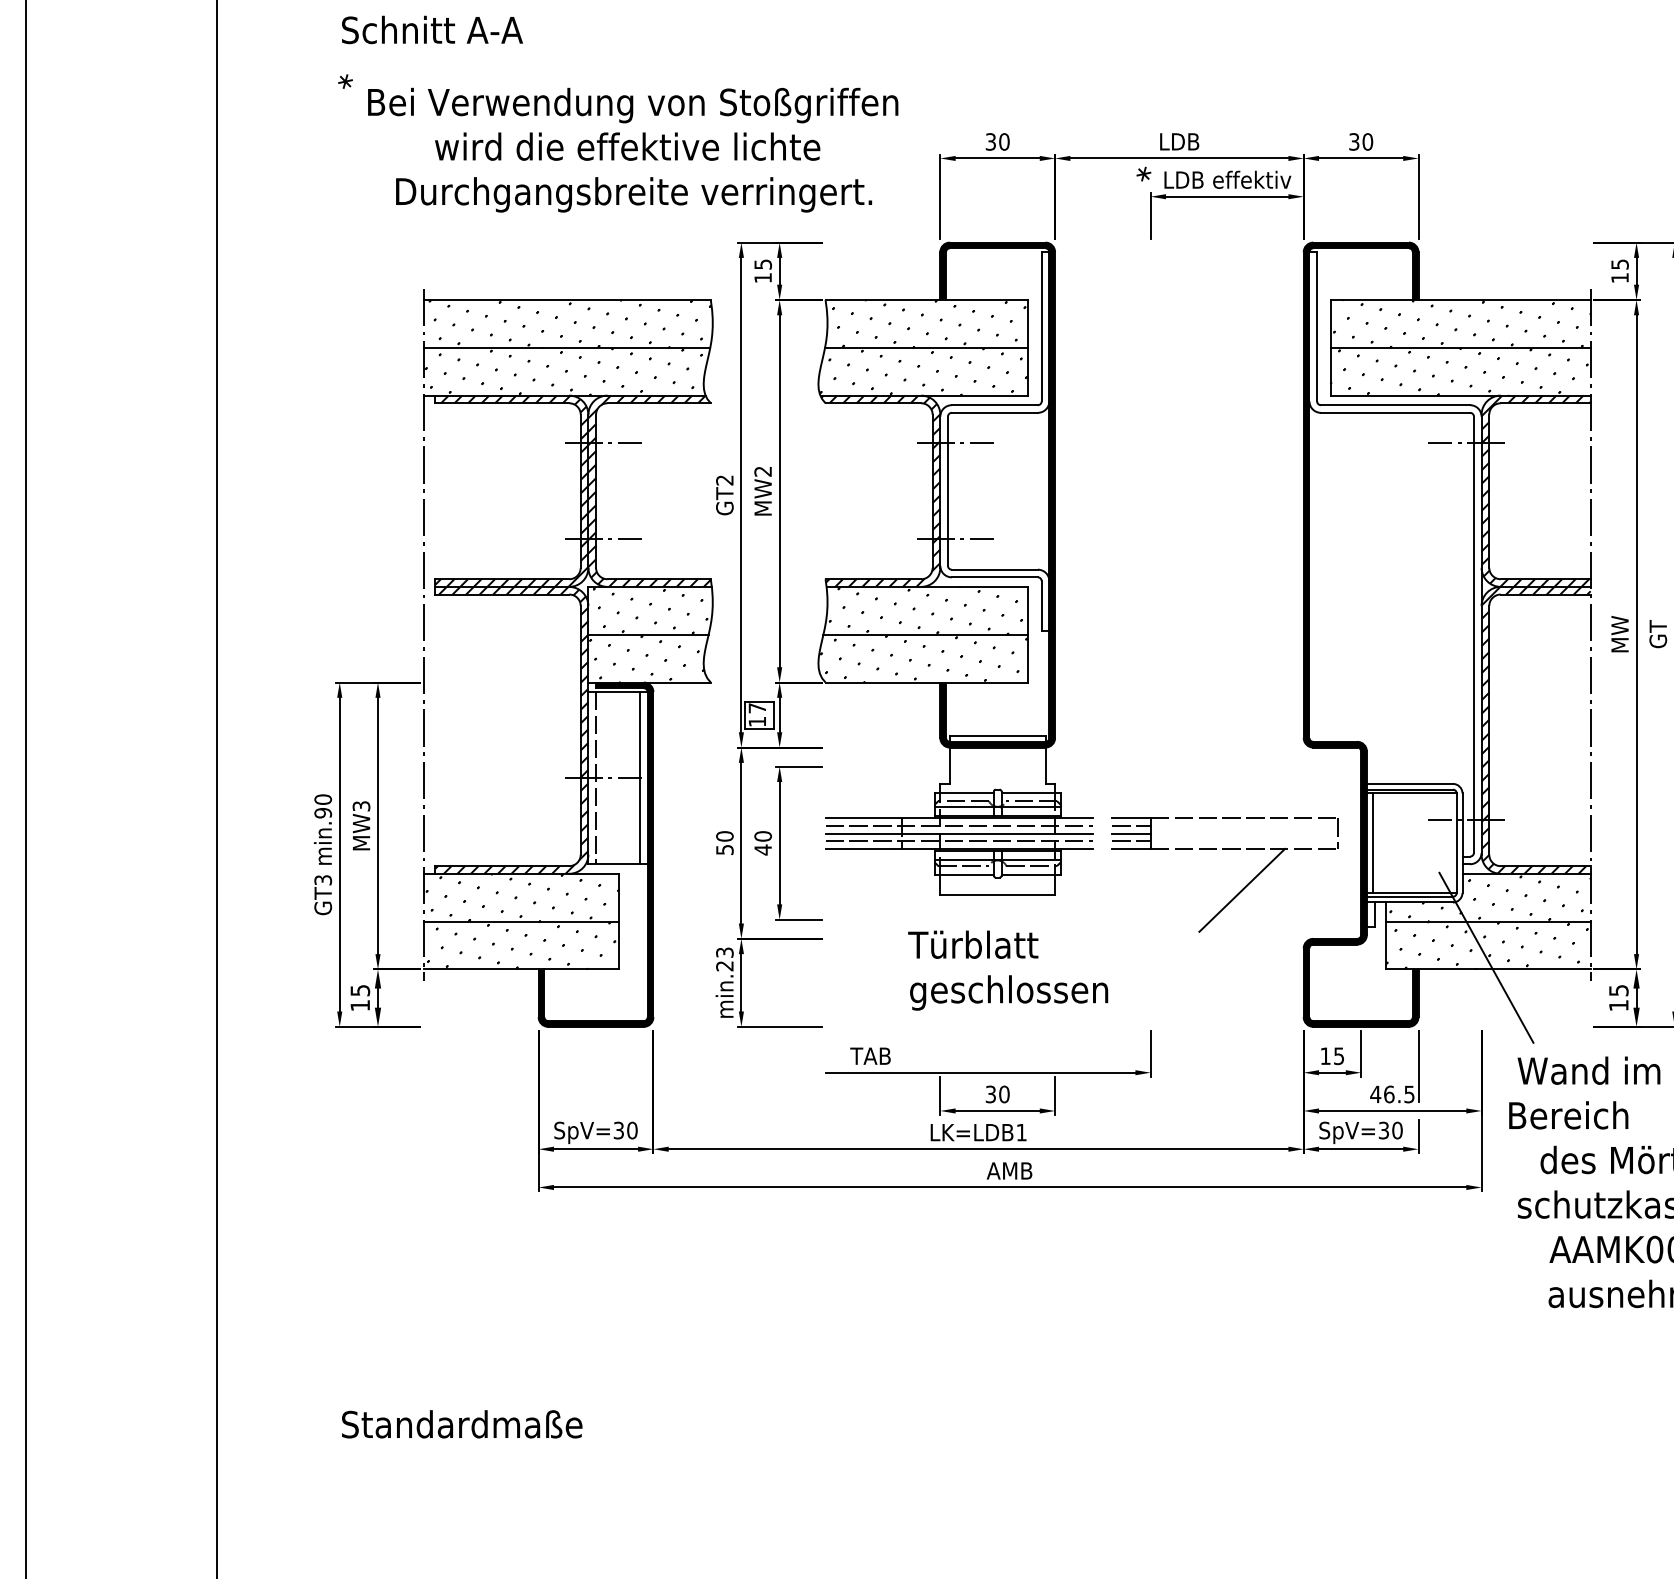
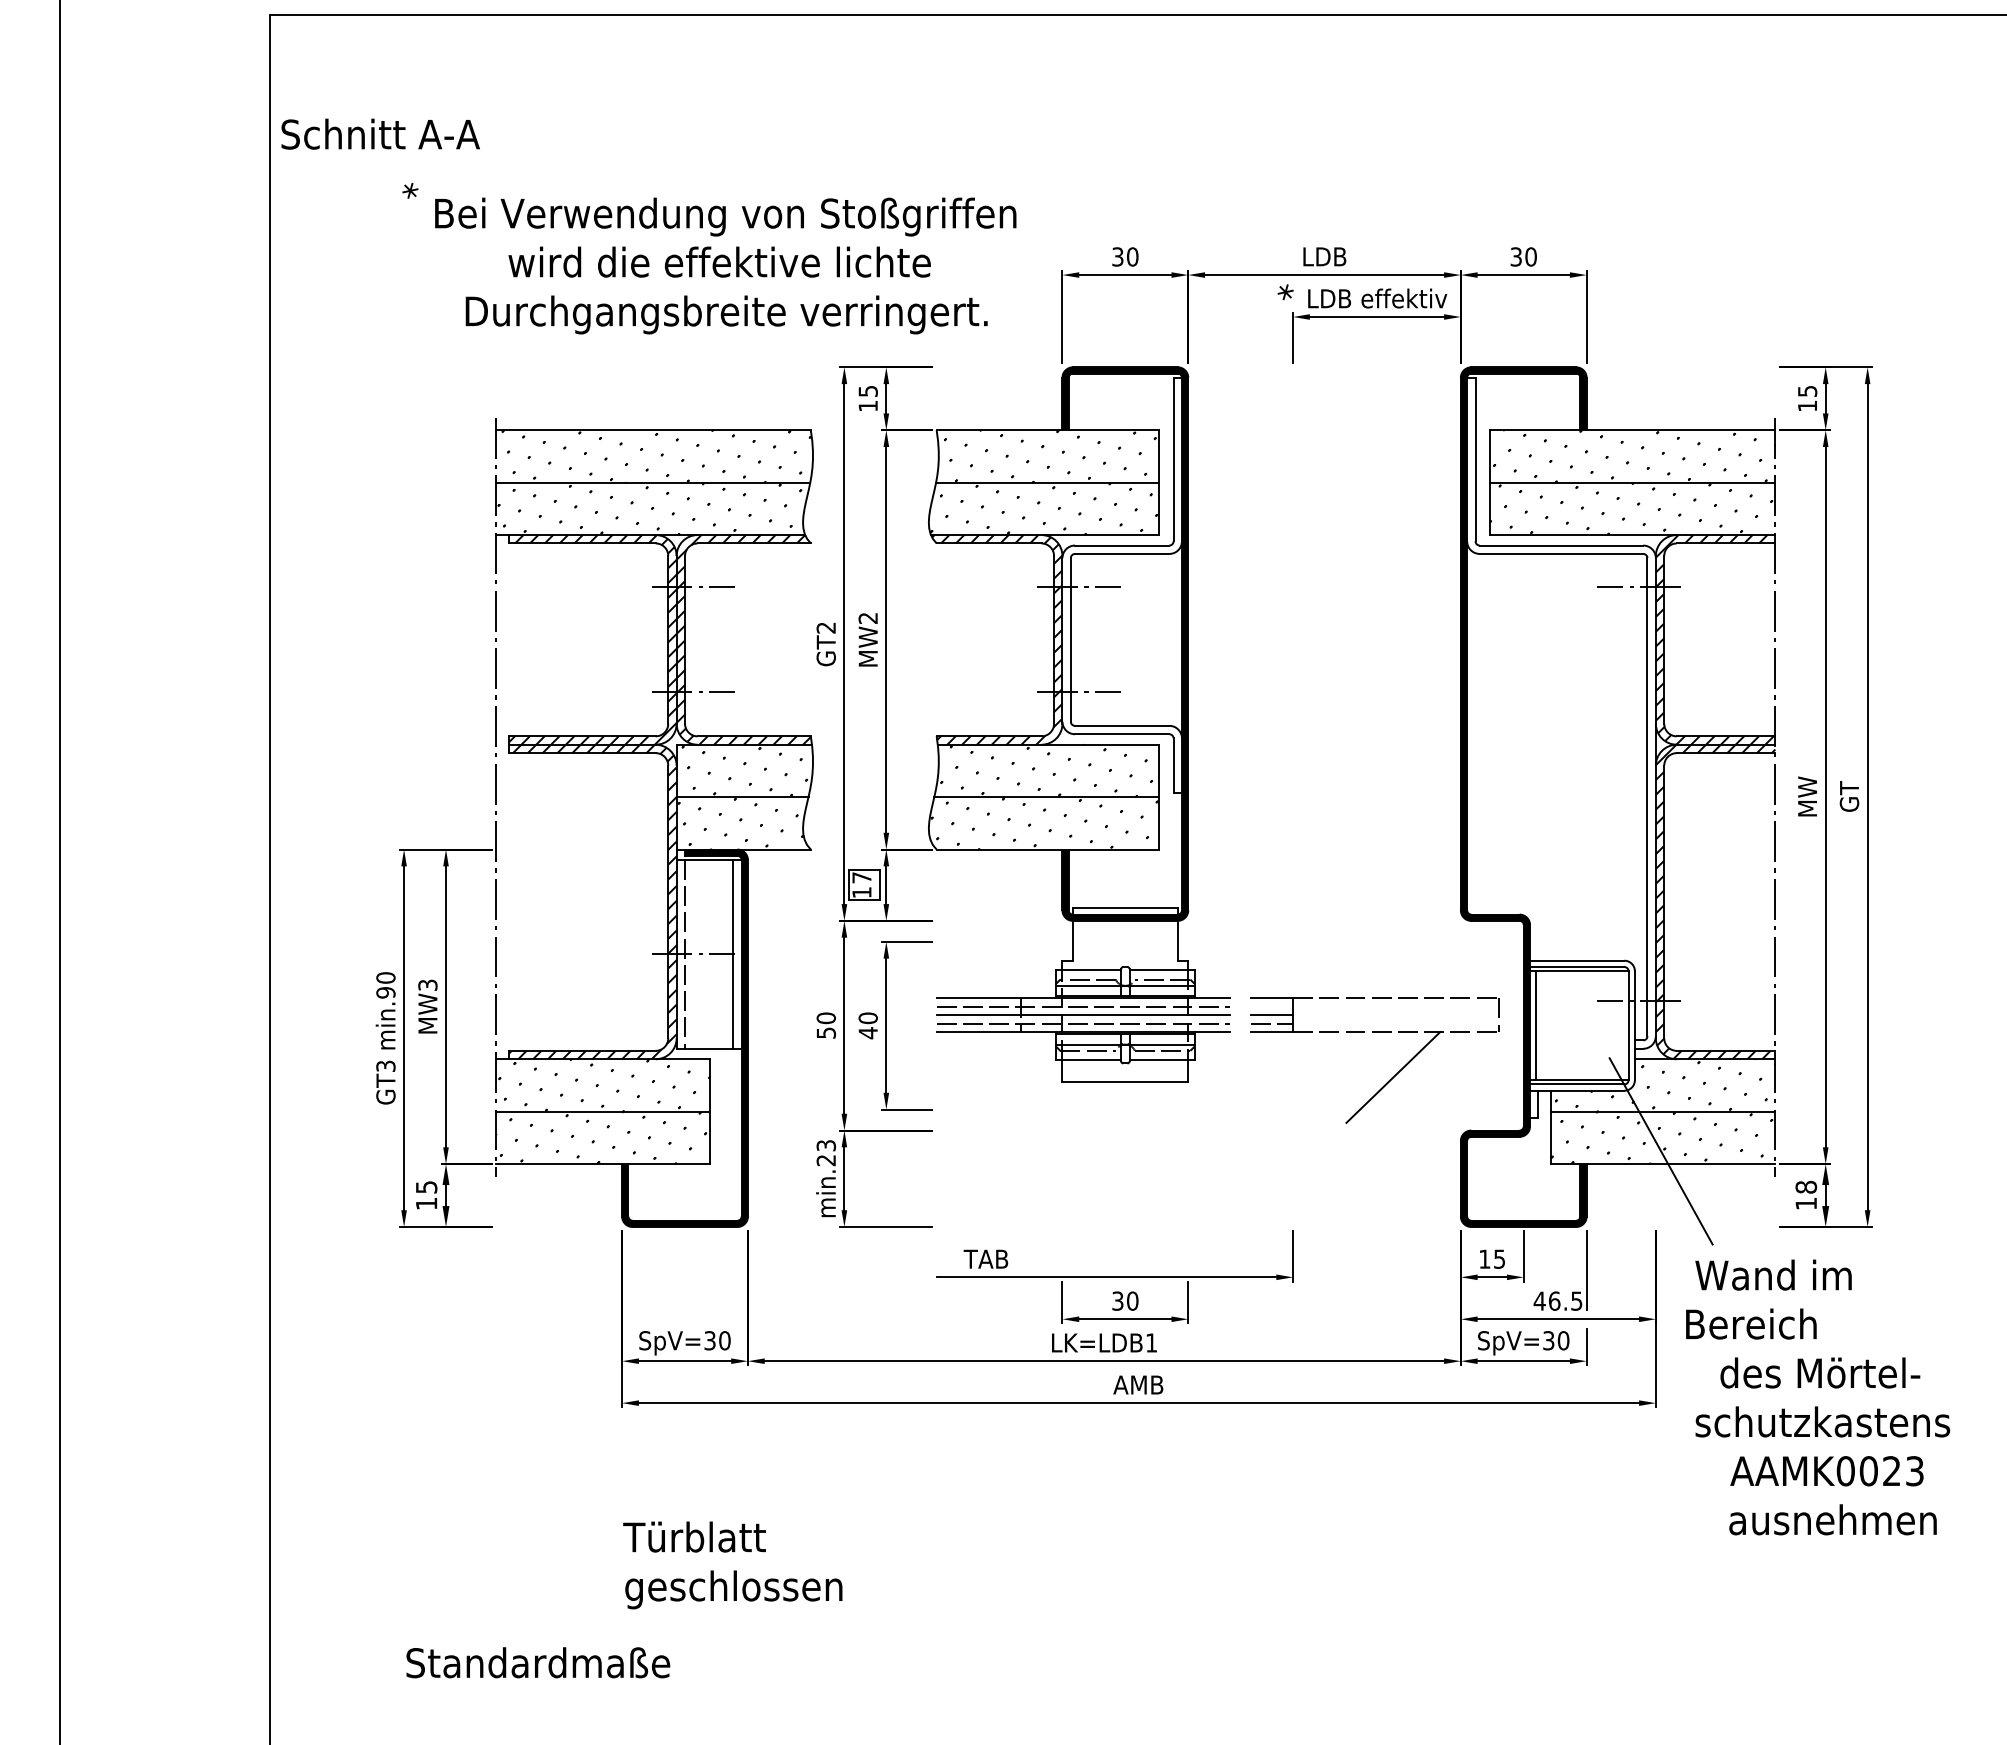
text: (432, 29) -> (380, 133), moved
line: (1131, 825) -> (1272, 1006), removed
text: (1007, 970) -> (732, 1565), moved
text: (1619, 989) -> (1806, 1186), 15 -> 18

